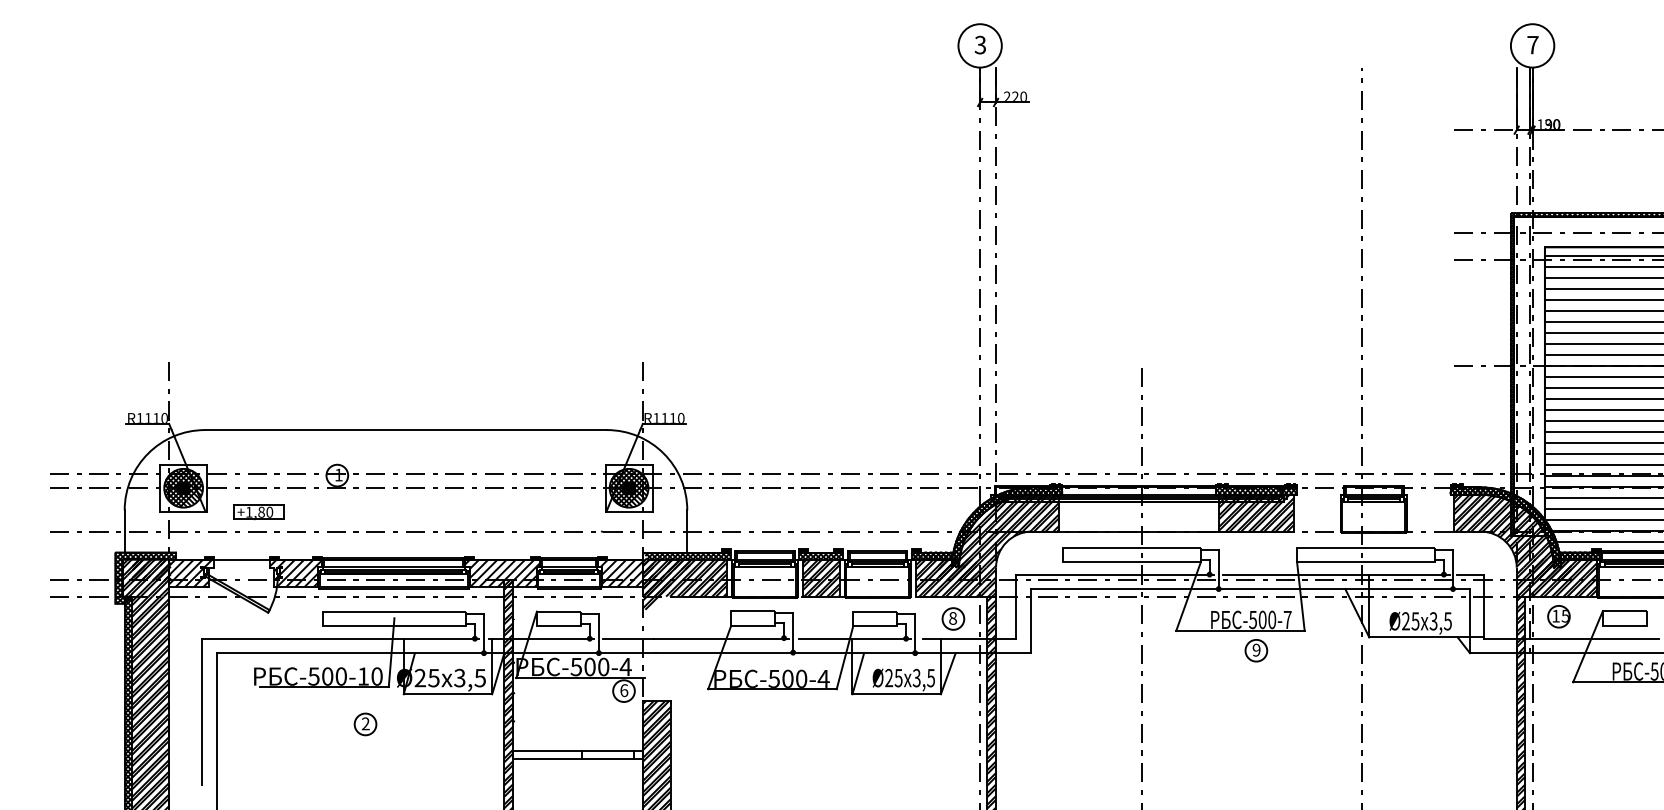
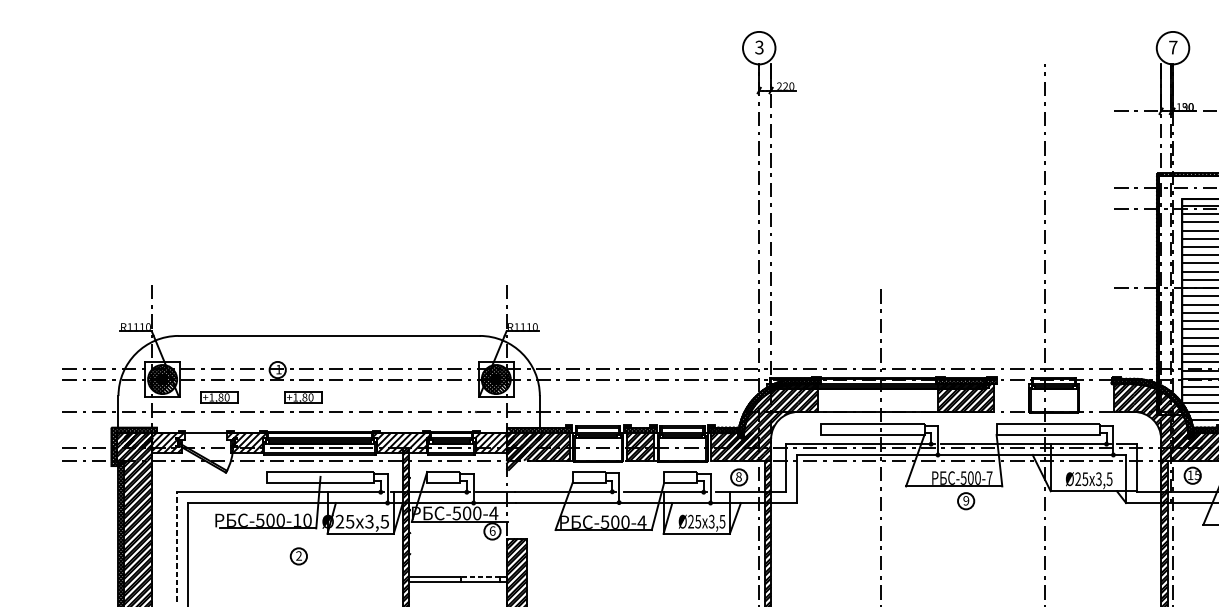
part: (370, 512) -> (302, 397), added
line: (202, 711) -> (176, 546), solid -> dashed
line: (608, 751) -> (480, 576), solid -> dashed

